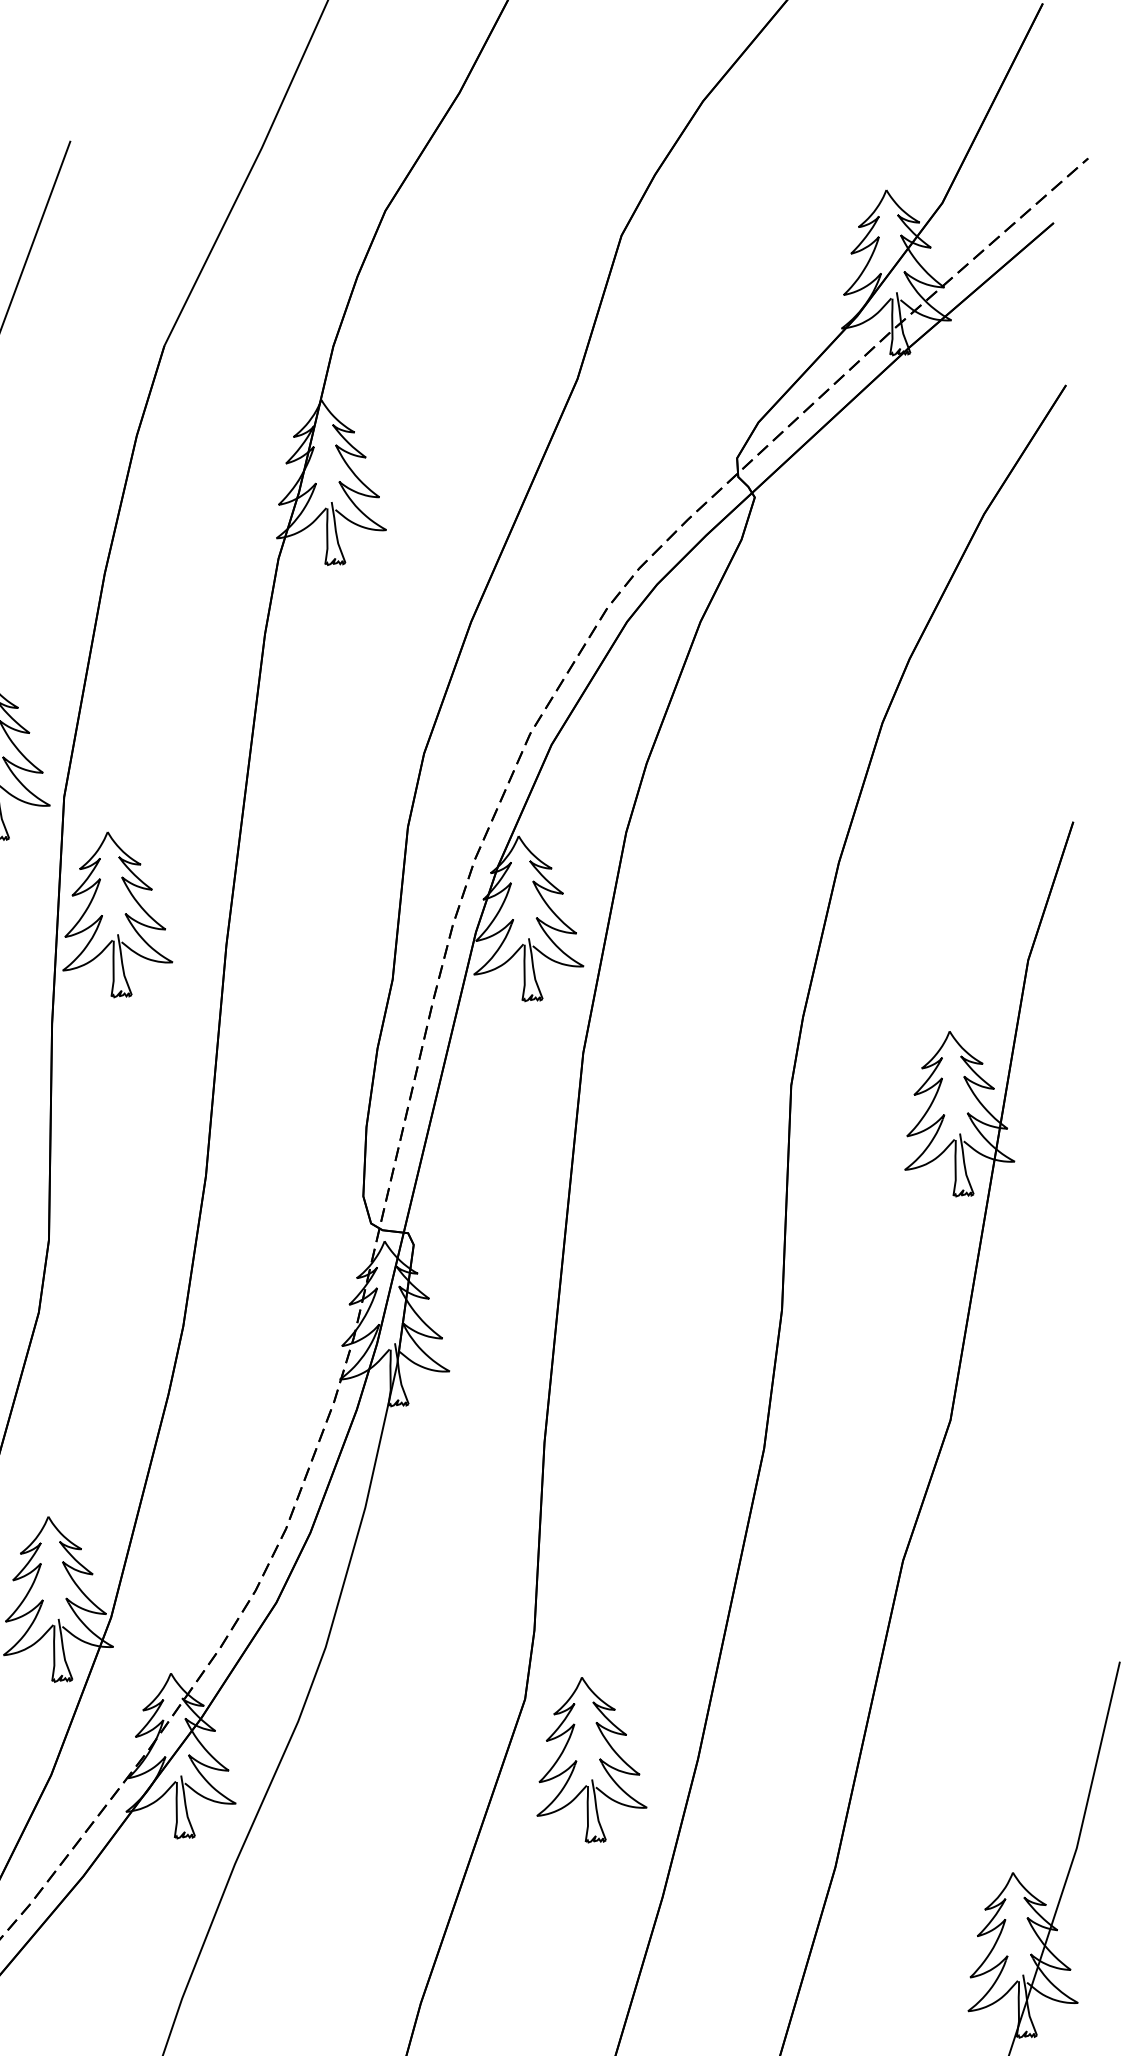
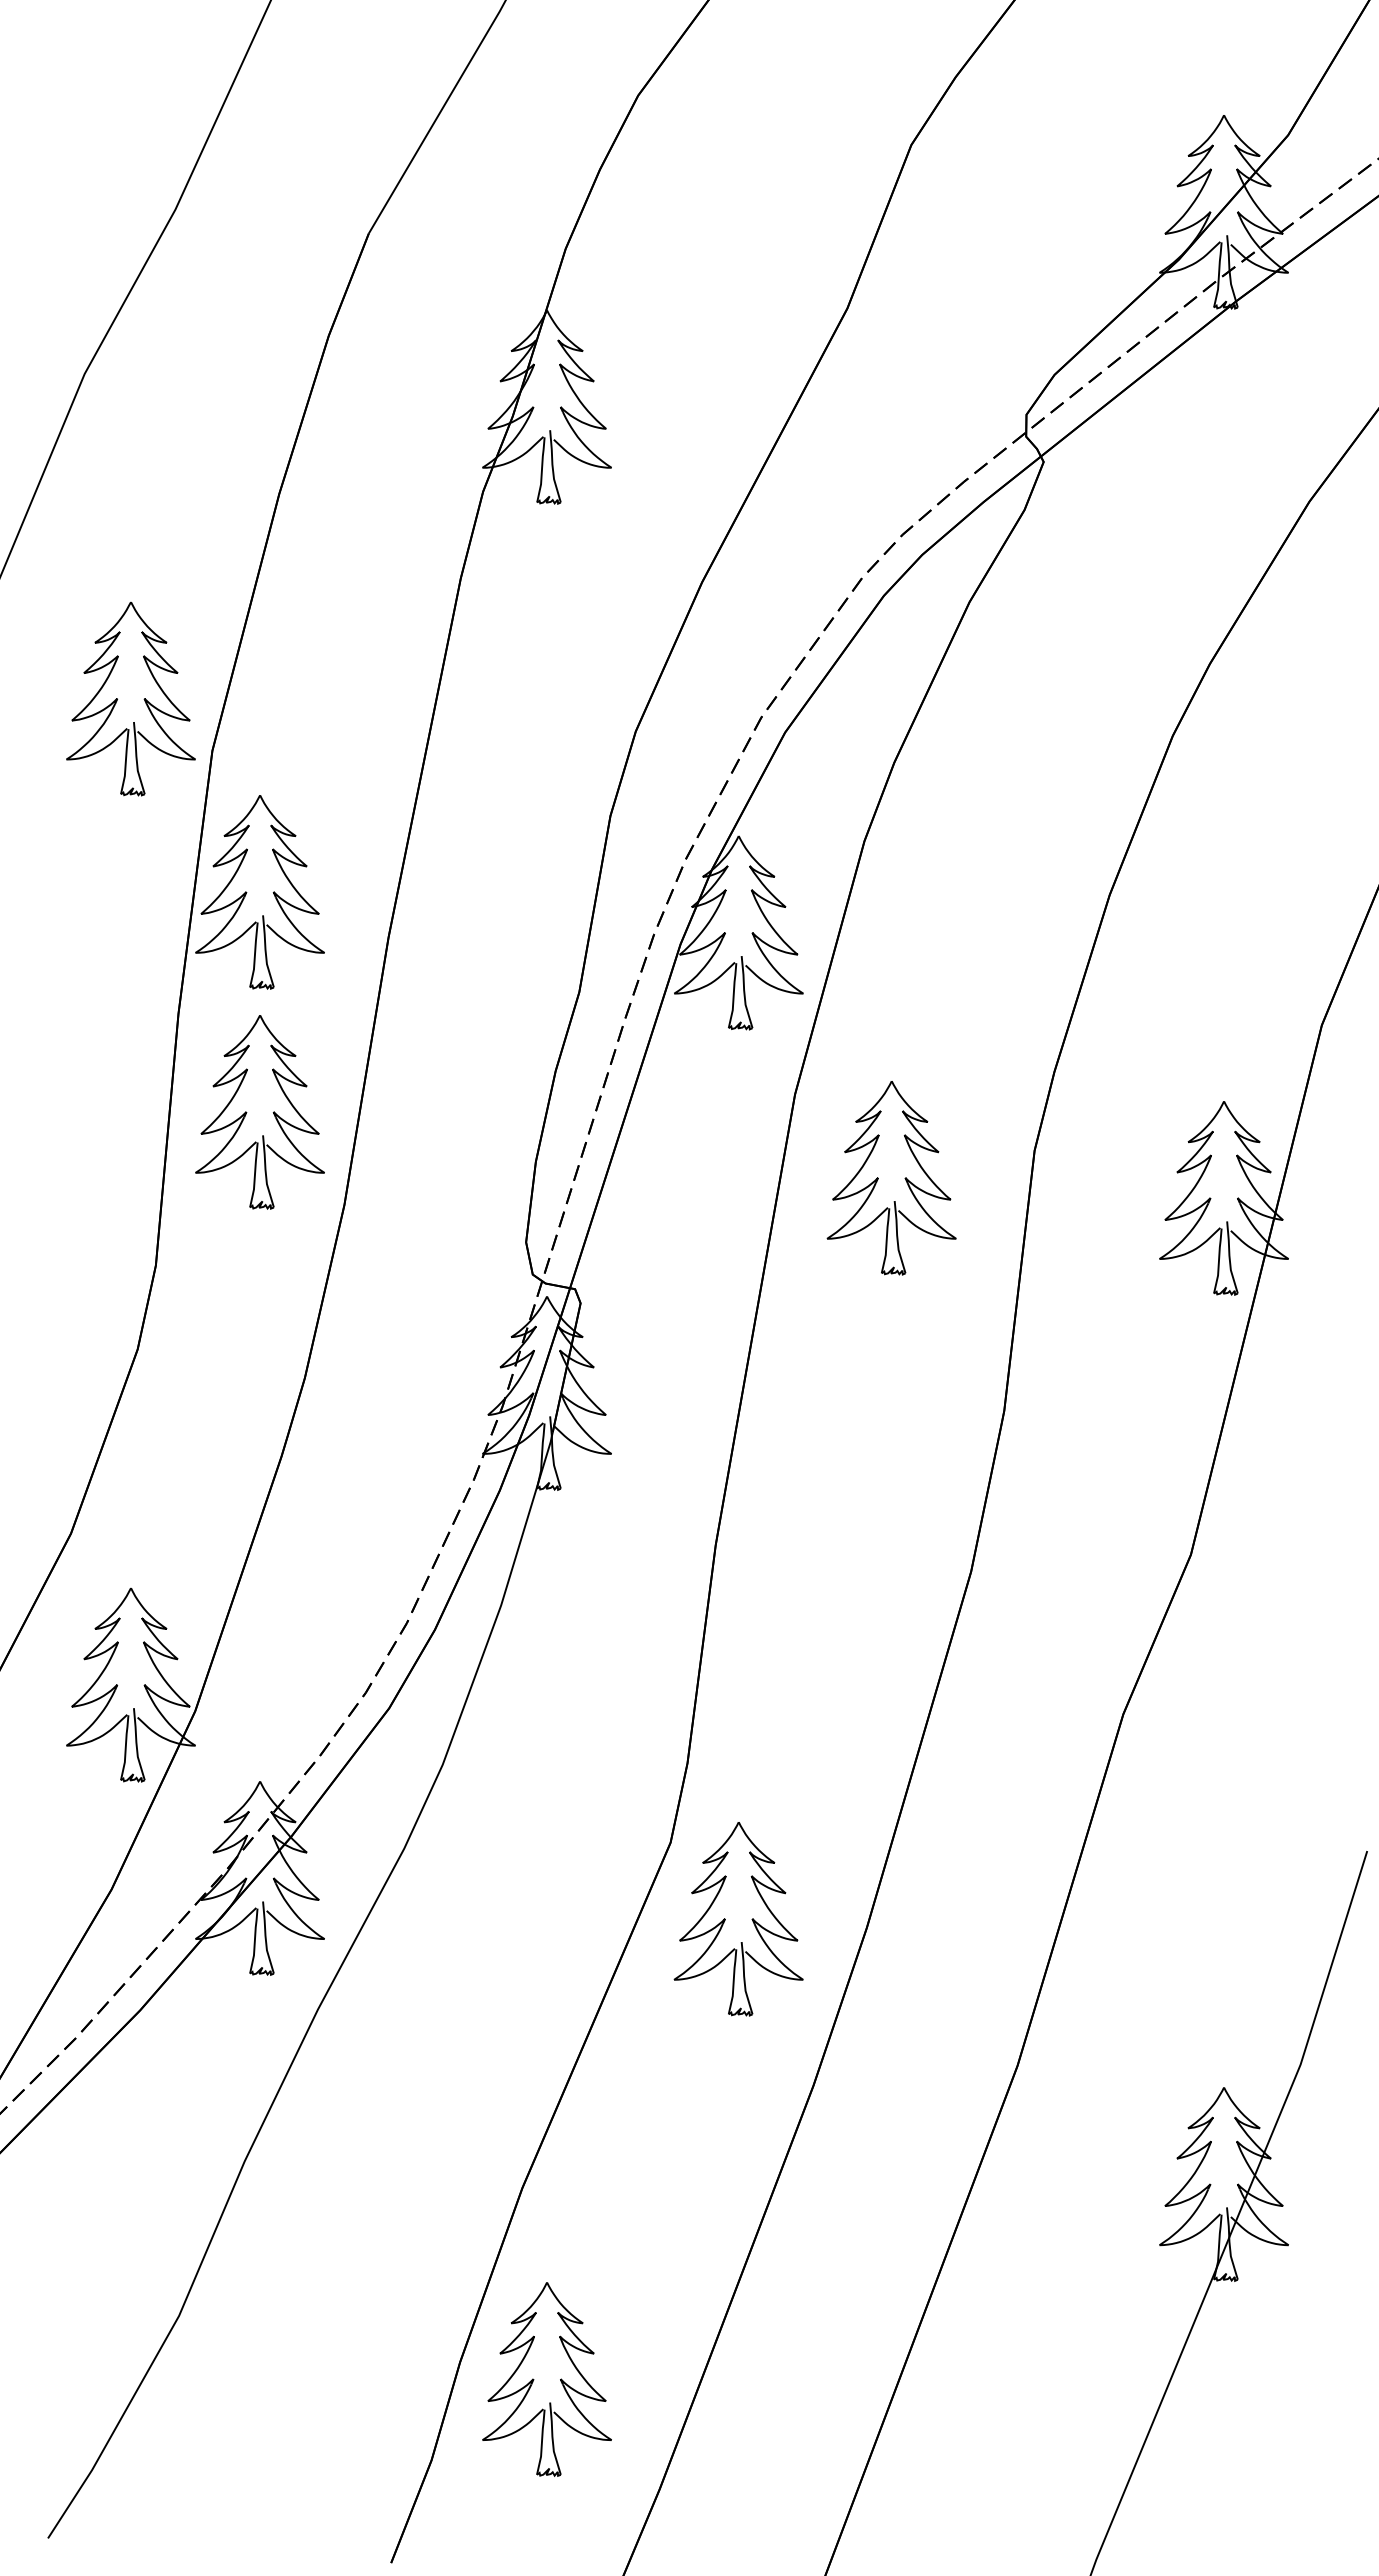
part: (117, 1103) -> (247, 1112), added
part: (659, 1119) -> (878, 1178), added

